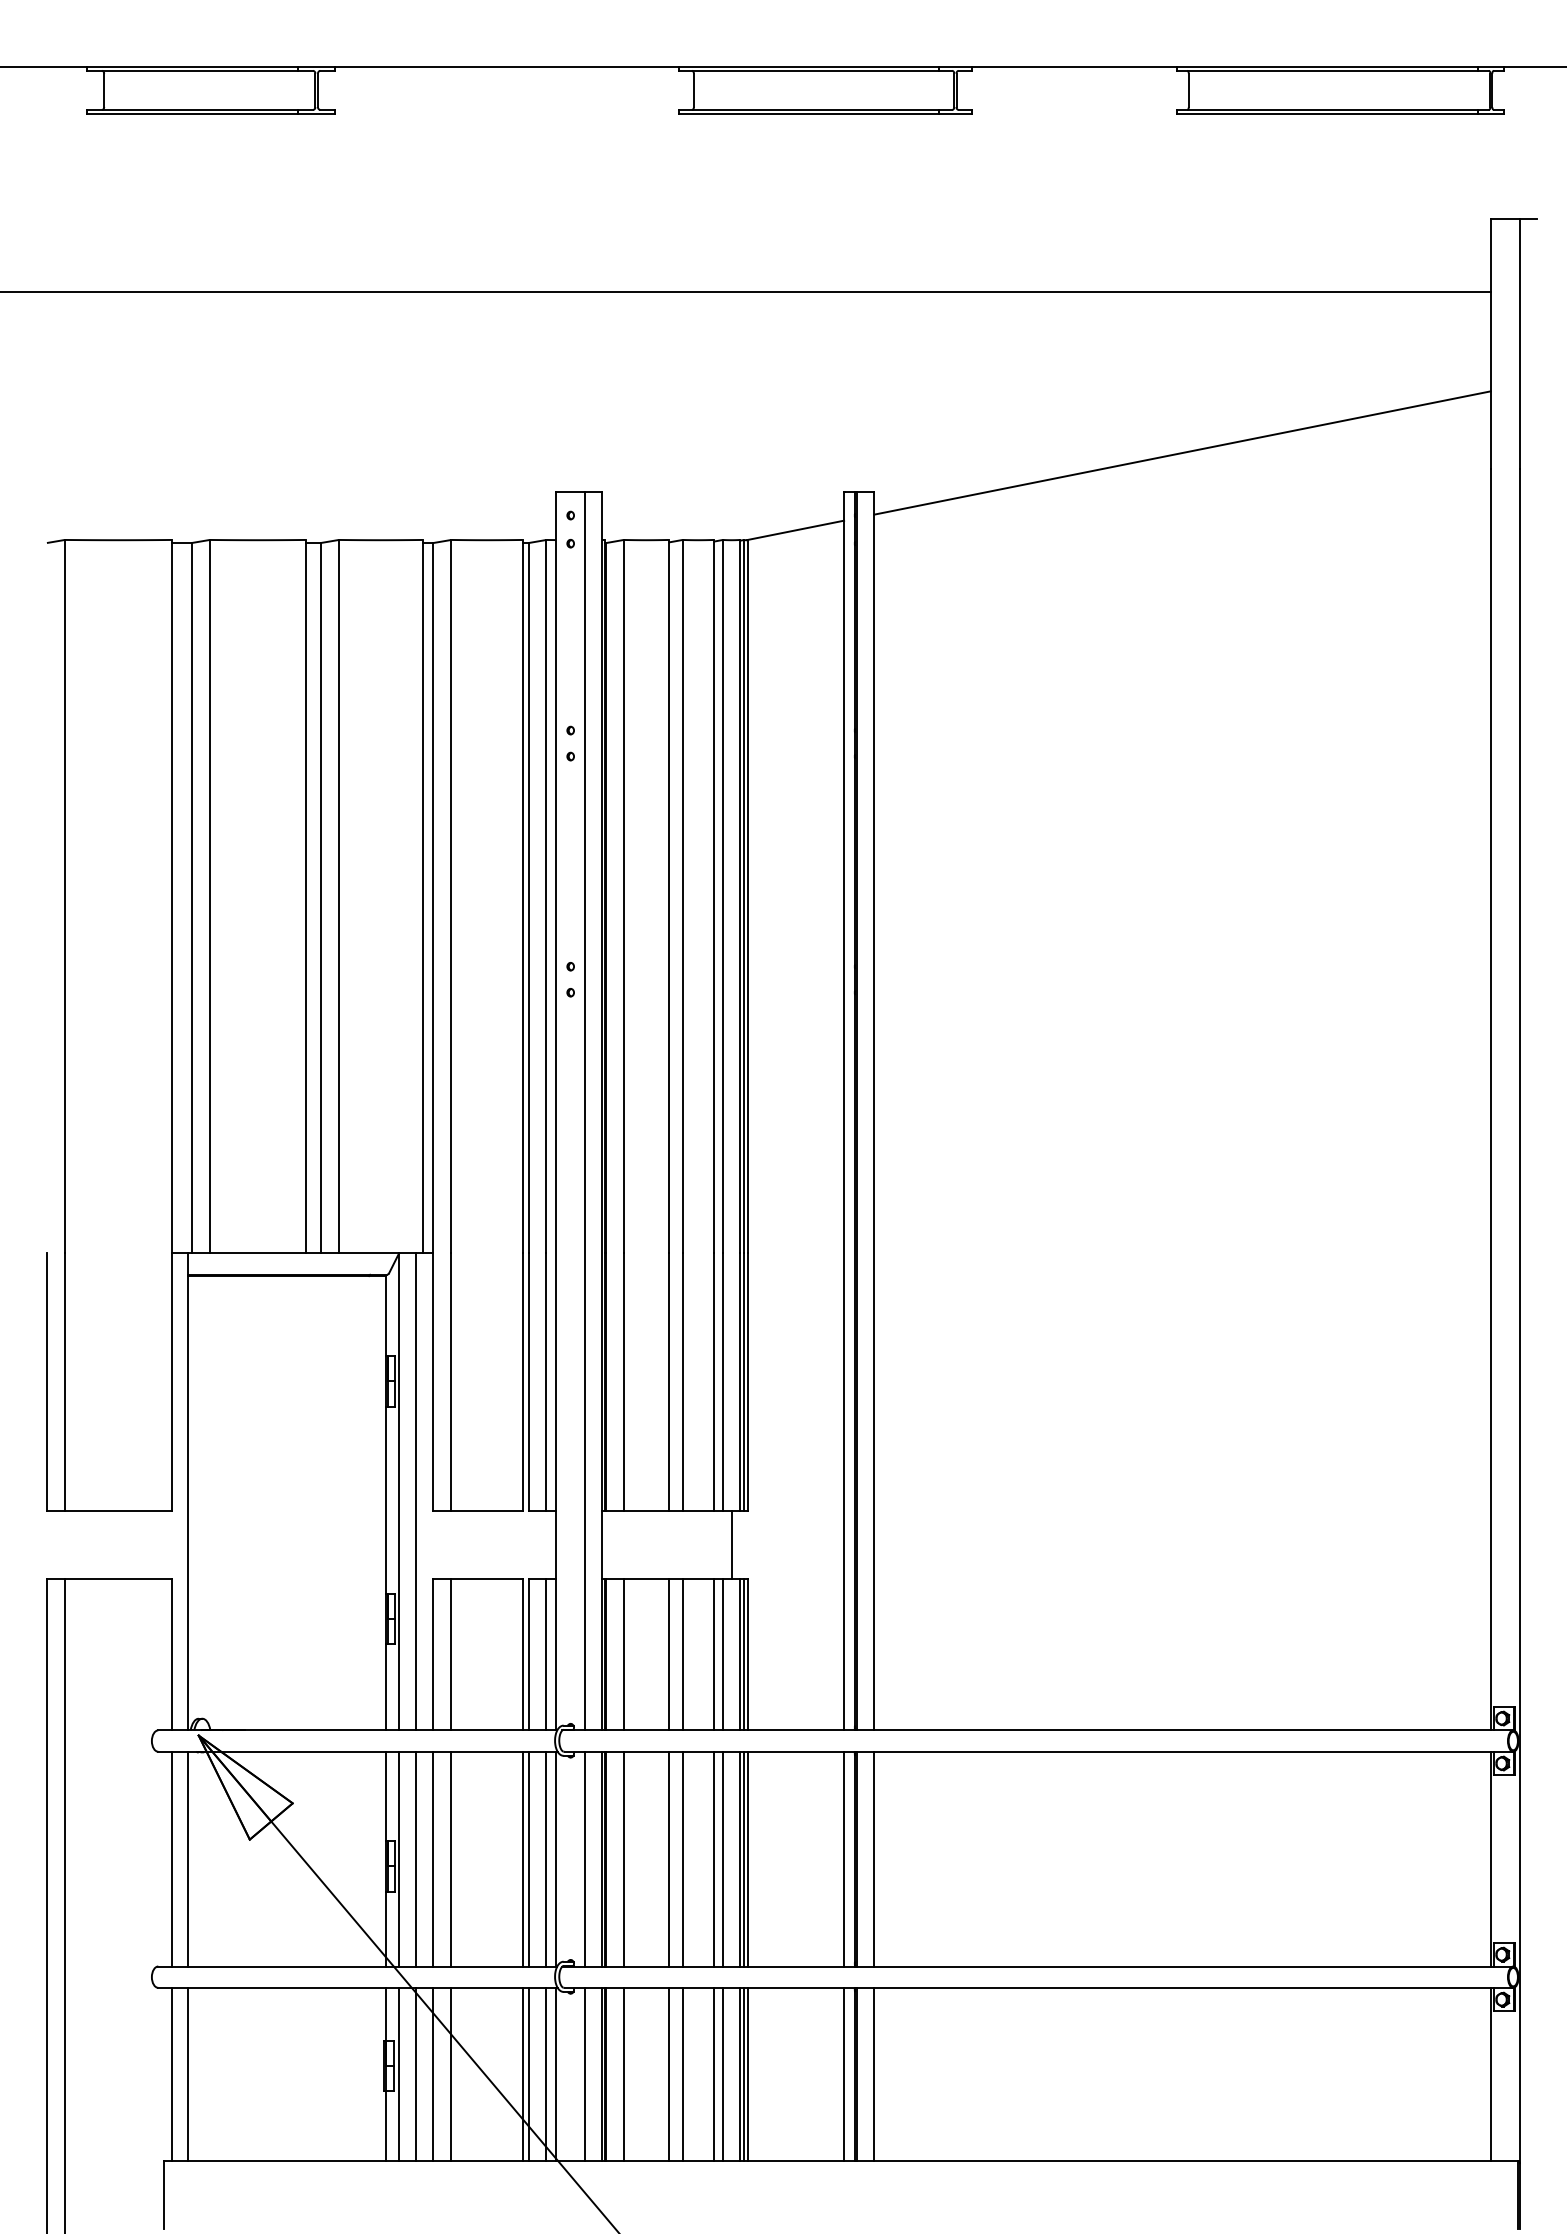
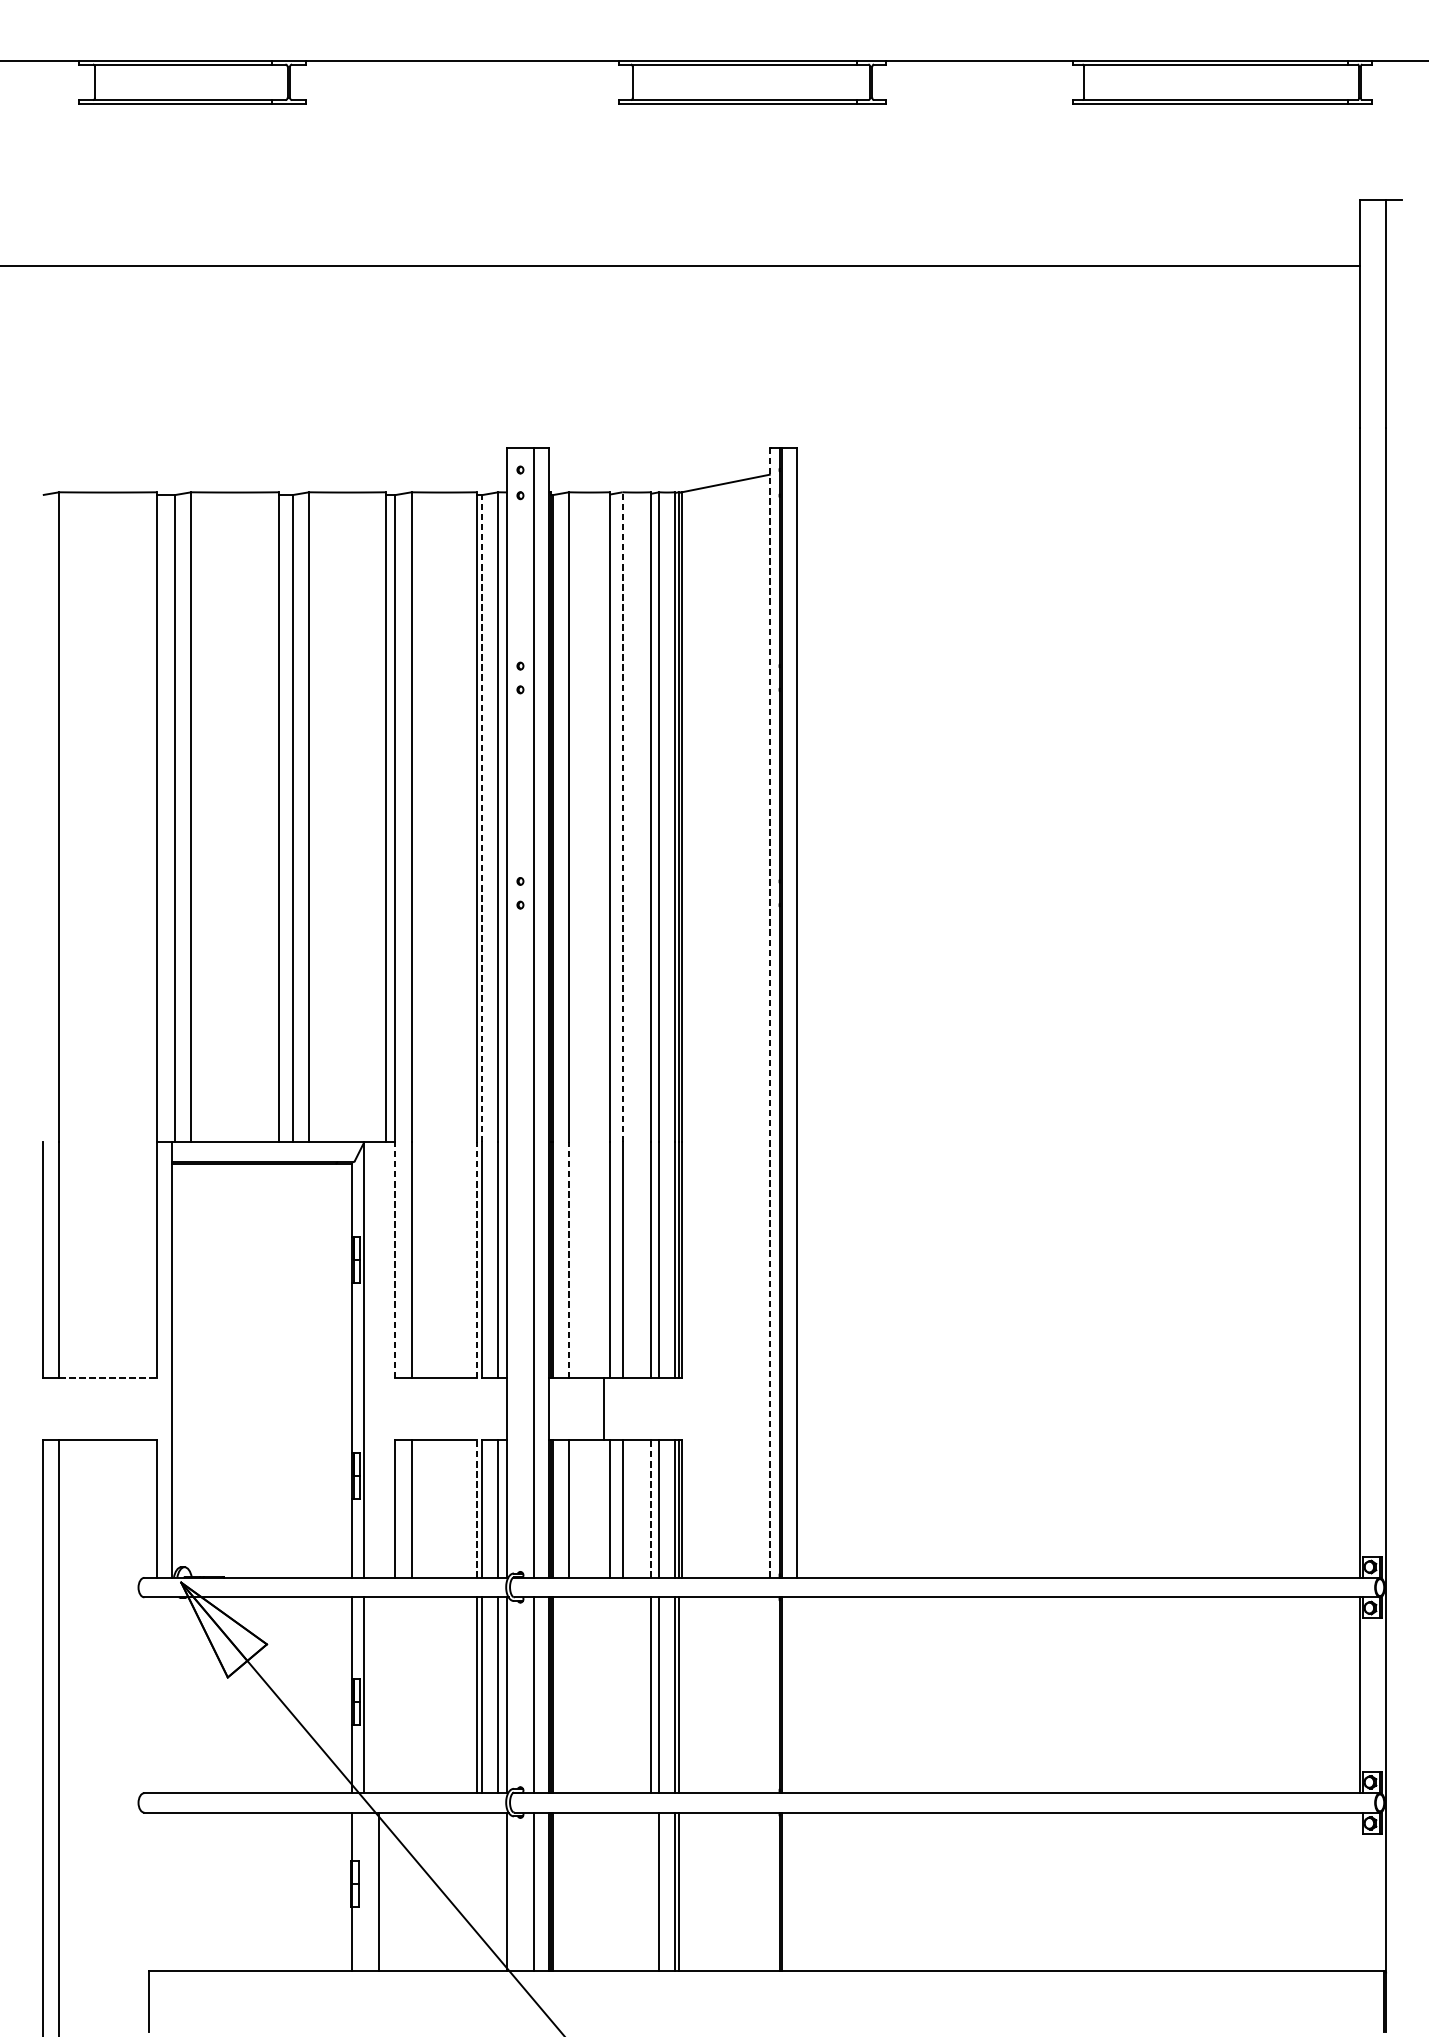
line: (1182, 452) -> (1078, 412), removed
line: (682, 895) -> (622, 816), solid -> dashed
line: (528, 897) -> (481, 818), solid -> dashed
line: (844, 1110) -> (770, 1012), solid -> dashed
line: (433, 1381) -> (395, 1259), solid -> dashed
line: (522, 1381) -> (476, 1259), solid -> dashed
line: (623, 1381) -> (568, 1259), solid -> dashed
line: (415, 1491) -> (378, 1360), removed
line: (118, 1511) -> (108, 1378), solid -> dashed
line: (732, 1544) -> (604, 1408), moved
line: (522, 1654) -> (476, 1508), solid -> dashed
line: (713, 1654) -> (650, 1508), solid -> dashed
line: (172, 1858) -> (157, 1694), removed
line: (188, 1858) -> (171, 1694), removed
line: (415, 1858) -> (378, 1694), removed
line: (433, 1858) -> (395, 1694), removed
line: (451, 1858) -> (411, 1694), removed
line: (623, 1858) -> (568, 1694), removed
line: (668, 1858) -> (609, 1694), removed
line: (682, 1858) -> (622, 1694), removed
line: (747, 1858) -> (681, 1694), removed
line: (844, 1858) -> (770, 1694), removed
line: (874, 1858) -> (797, 1694), removed
line: (172, 2074) -> (157, 1891), removed
line: (188, 2074) -> (171, 1891), removed
line: (399, 2074) -> (364, 1891), removed
line: (433, 2074) -> (395, 1891), removed
line: (451, 2074) -> (411, 1891), removed
line: (522, 2074) -> (476, 1891), removed
line: (528, 2074) -> (481, 1891), removed
line: (546, 2074) -> (498, 1891), removed
line: (623, 2074) -> (568, 1891), removed
line: (668, 2074) -> (609, 1891), removed
line: (682, 2074) -> (622, 1891), removed
line: (713, 2074) -> (650, 1891), removed
line: (747, 2074) -> (681, 1891), removed
line: (844, 2074) -> (770, 1891), removed
line: (874, 2074) -> (797, 1891), removed
line: (1490, 2074) -> (1359, 1891), removed

